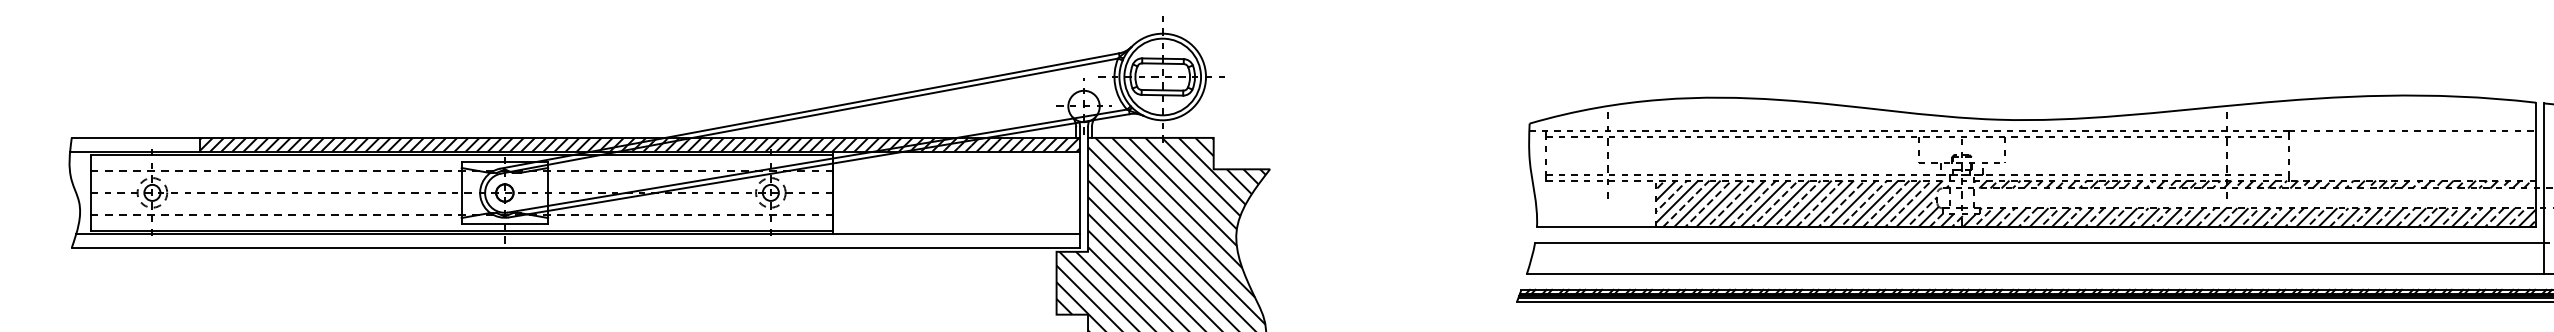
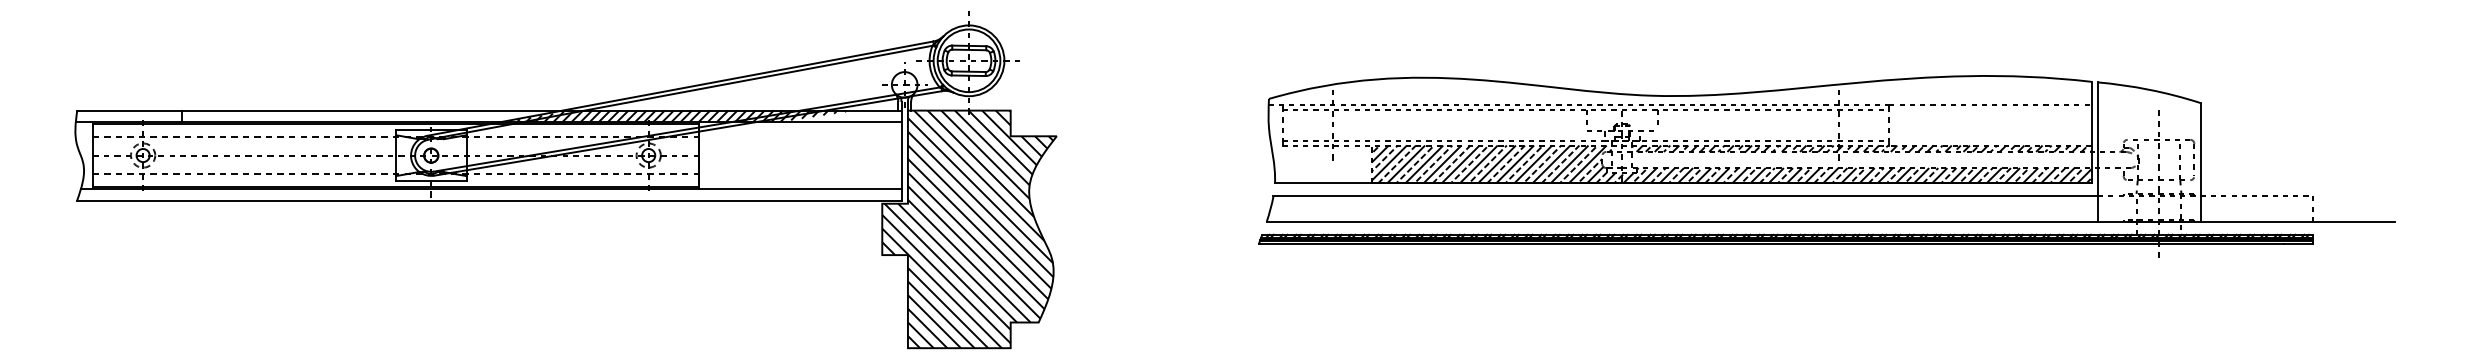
hatch: (434, 143) -> (373, 115), removed
hatch: (1011, 143) -> (845, 115), removed

